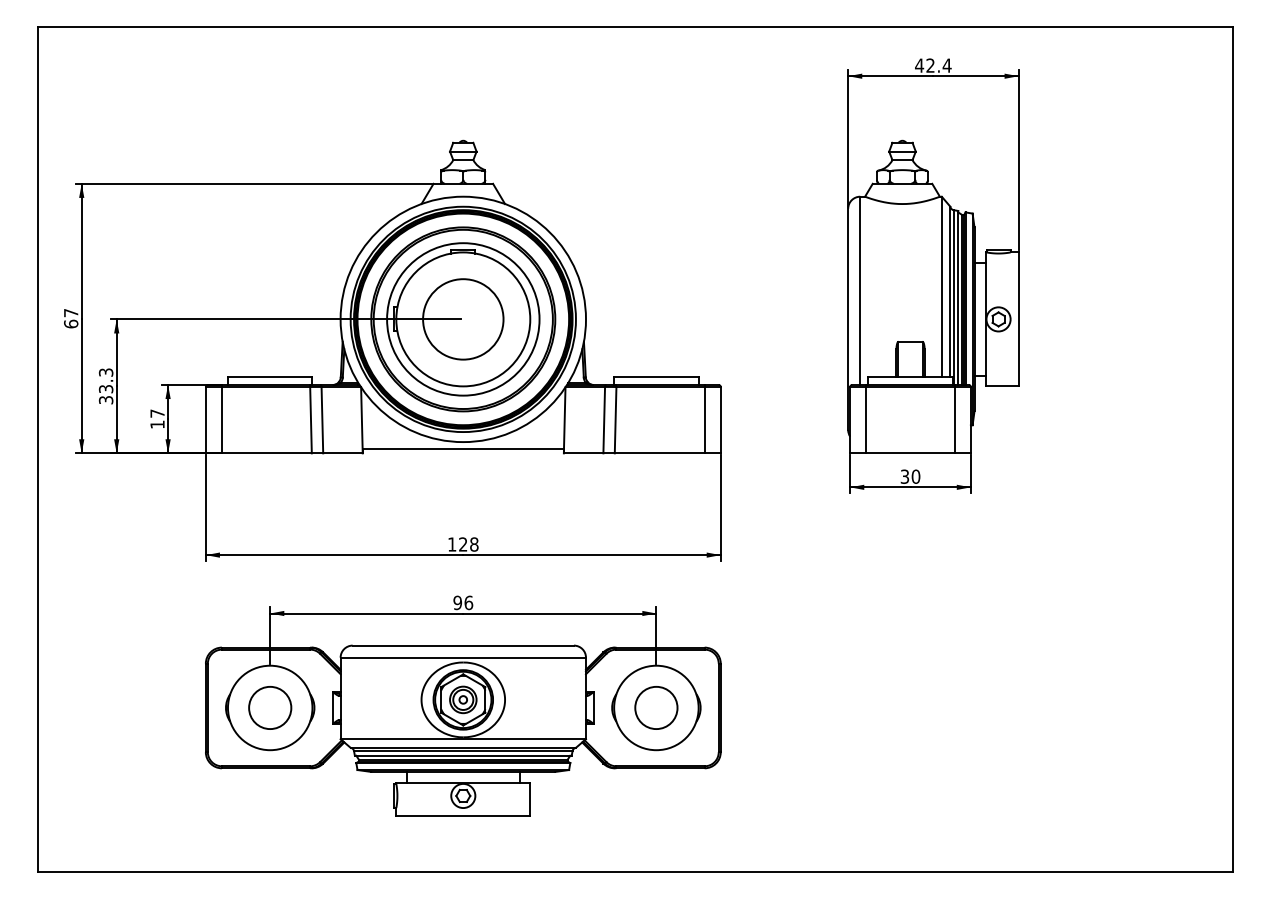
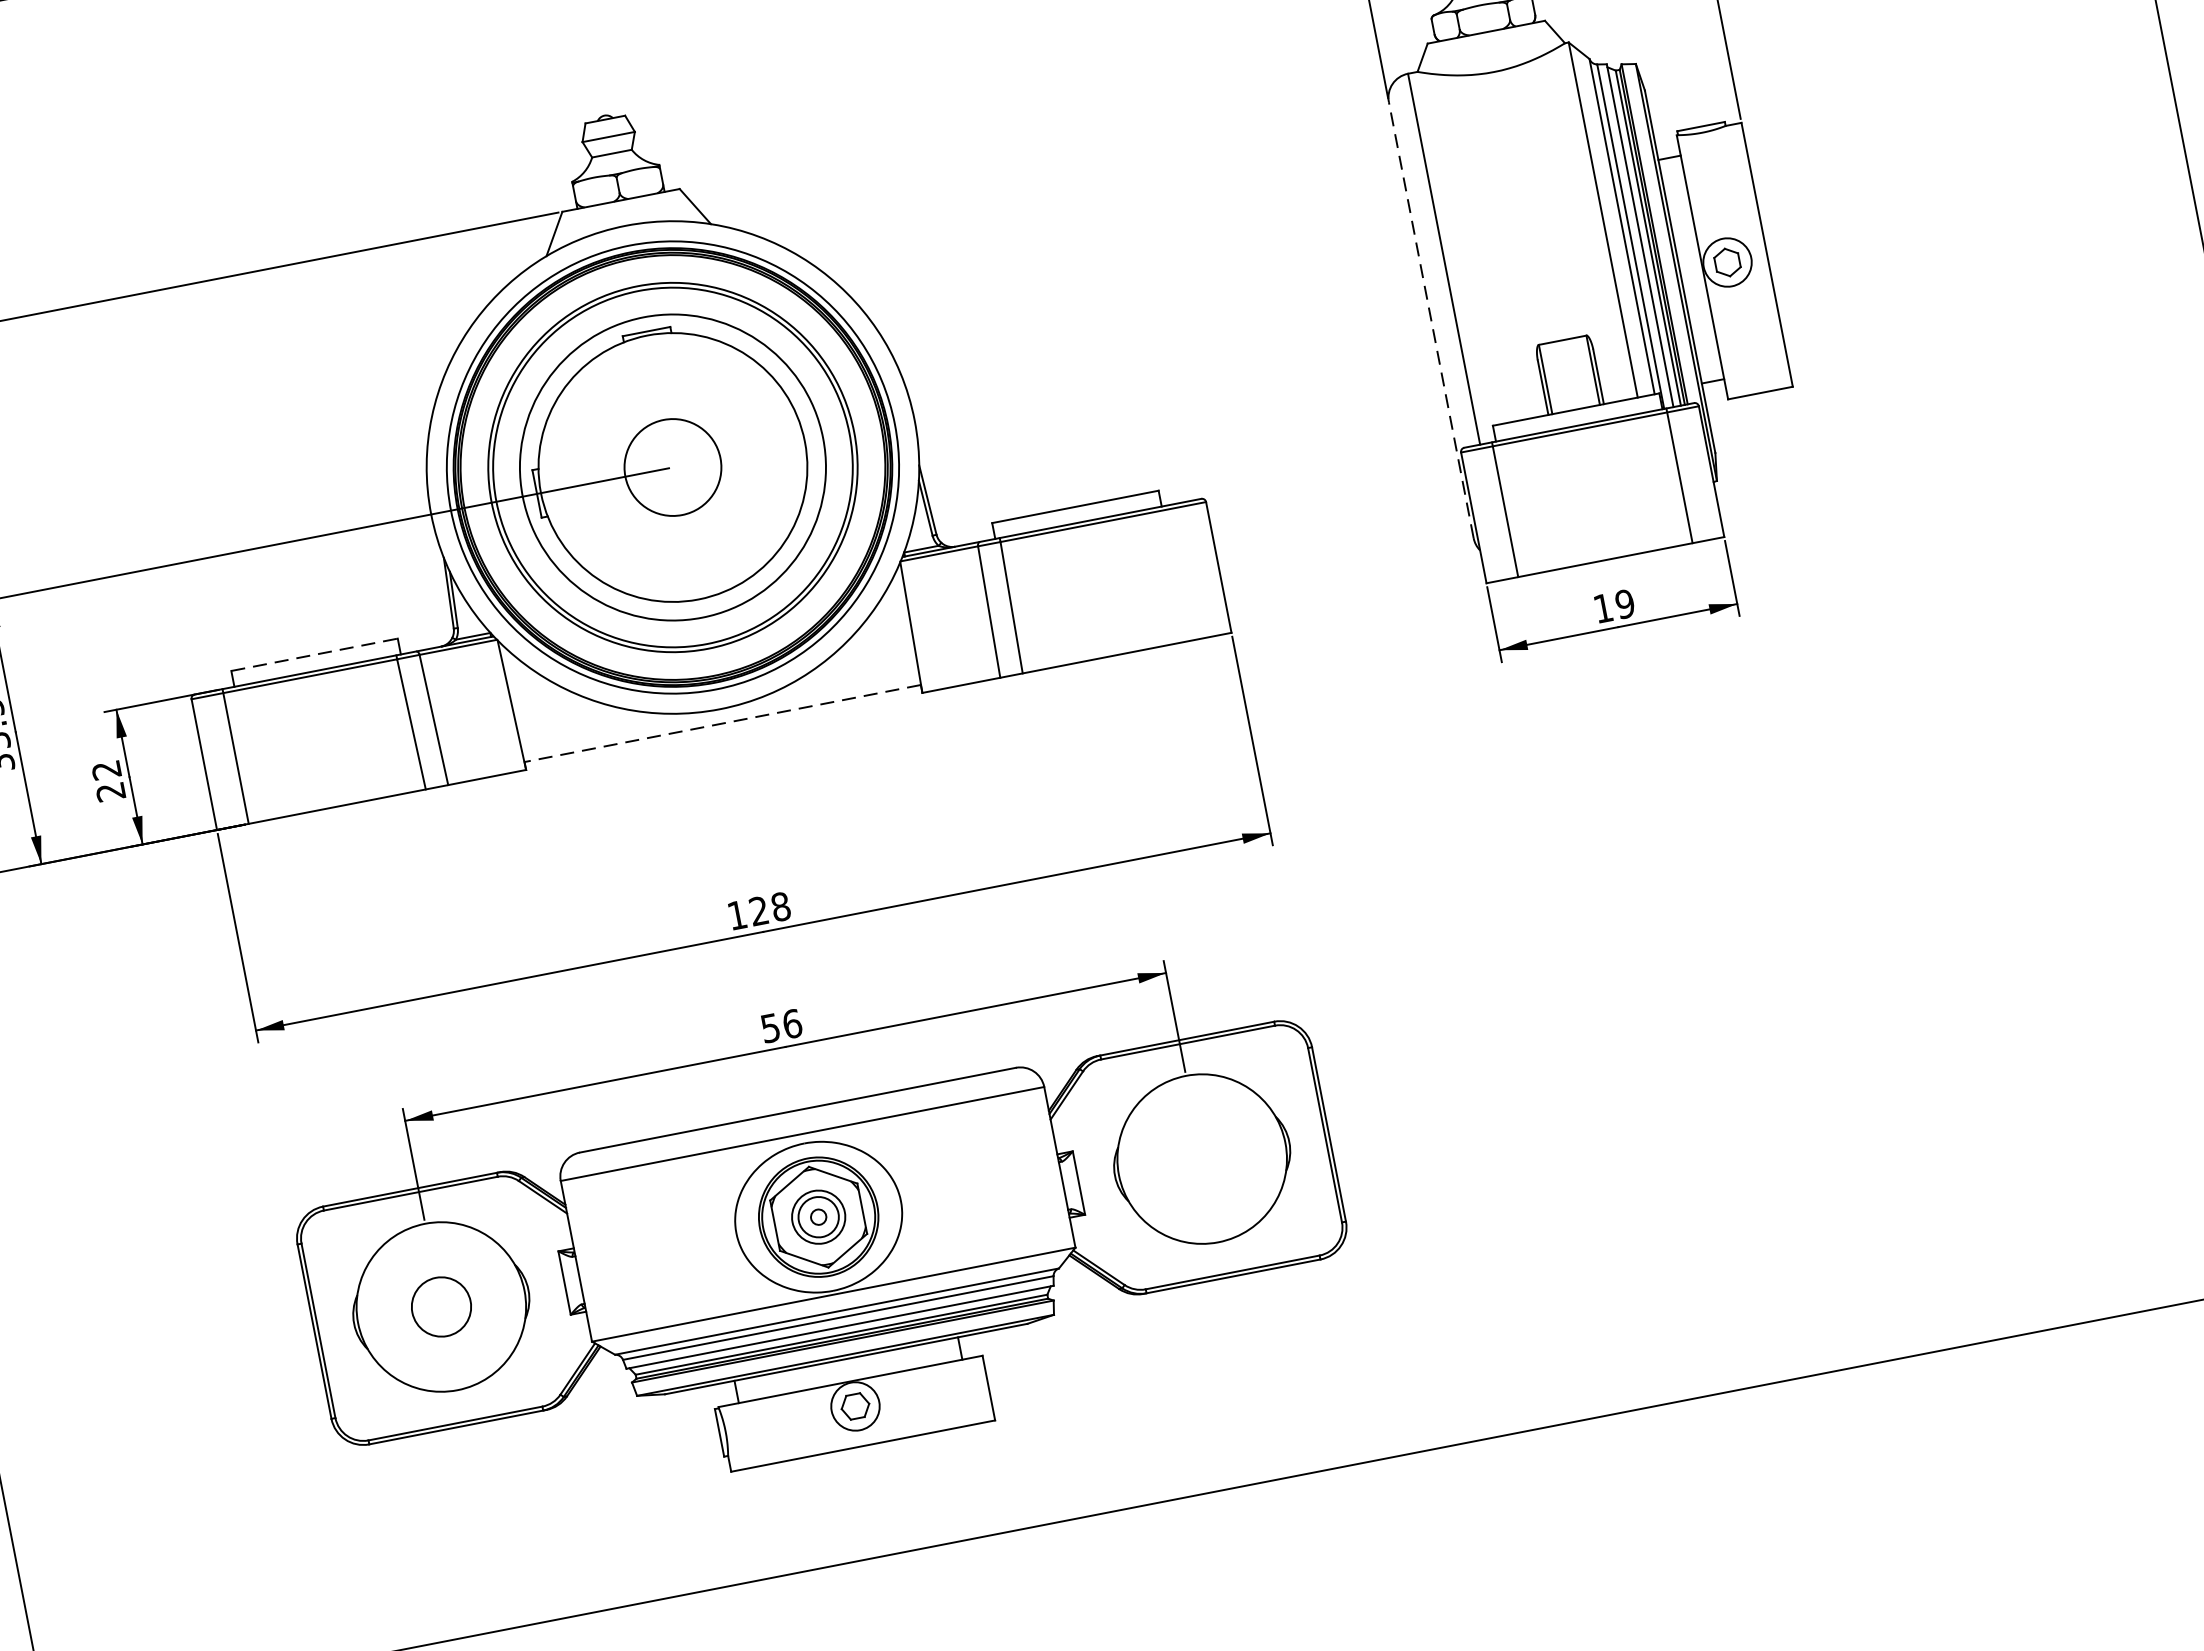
circle: (463, 319) -> (673, 467), size x0.6
line: (848, 319) -> (1431, 320), solid -> dashed
line: (270, 376) -> (314, 653), solid -> dashed
text: (157, 418) -> (108, 779), 17 -> 22
line: (704, 418) -> (1186, 570), removed
line: (463, 449) -> (723, 723), solid -> dashed
text: (910, 476) -> (1614, 605), 30 -> 19
text: (457, 602) -> (769, 1027), 96 -> 56
circle: (270, 707) -> (441, 1305), size x0.7
circle: (656, 707) -> (1202, 1158), removed

